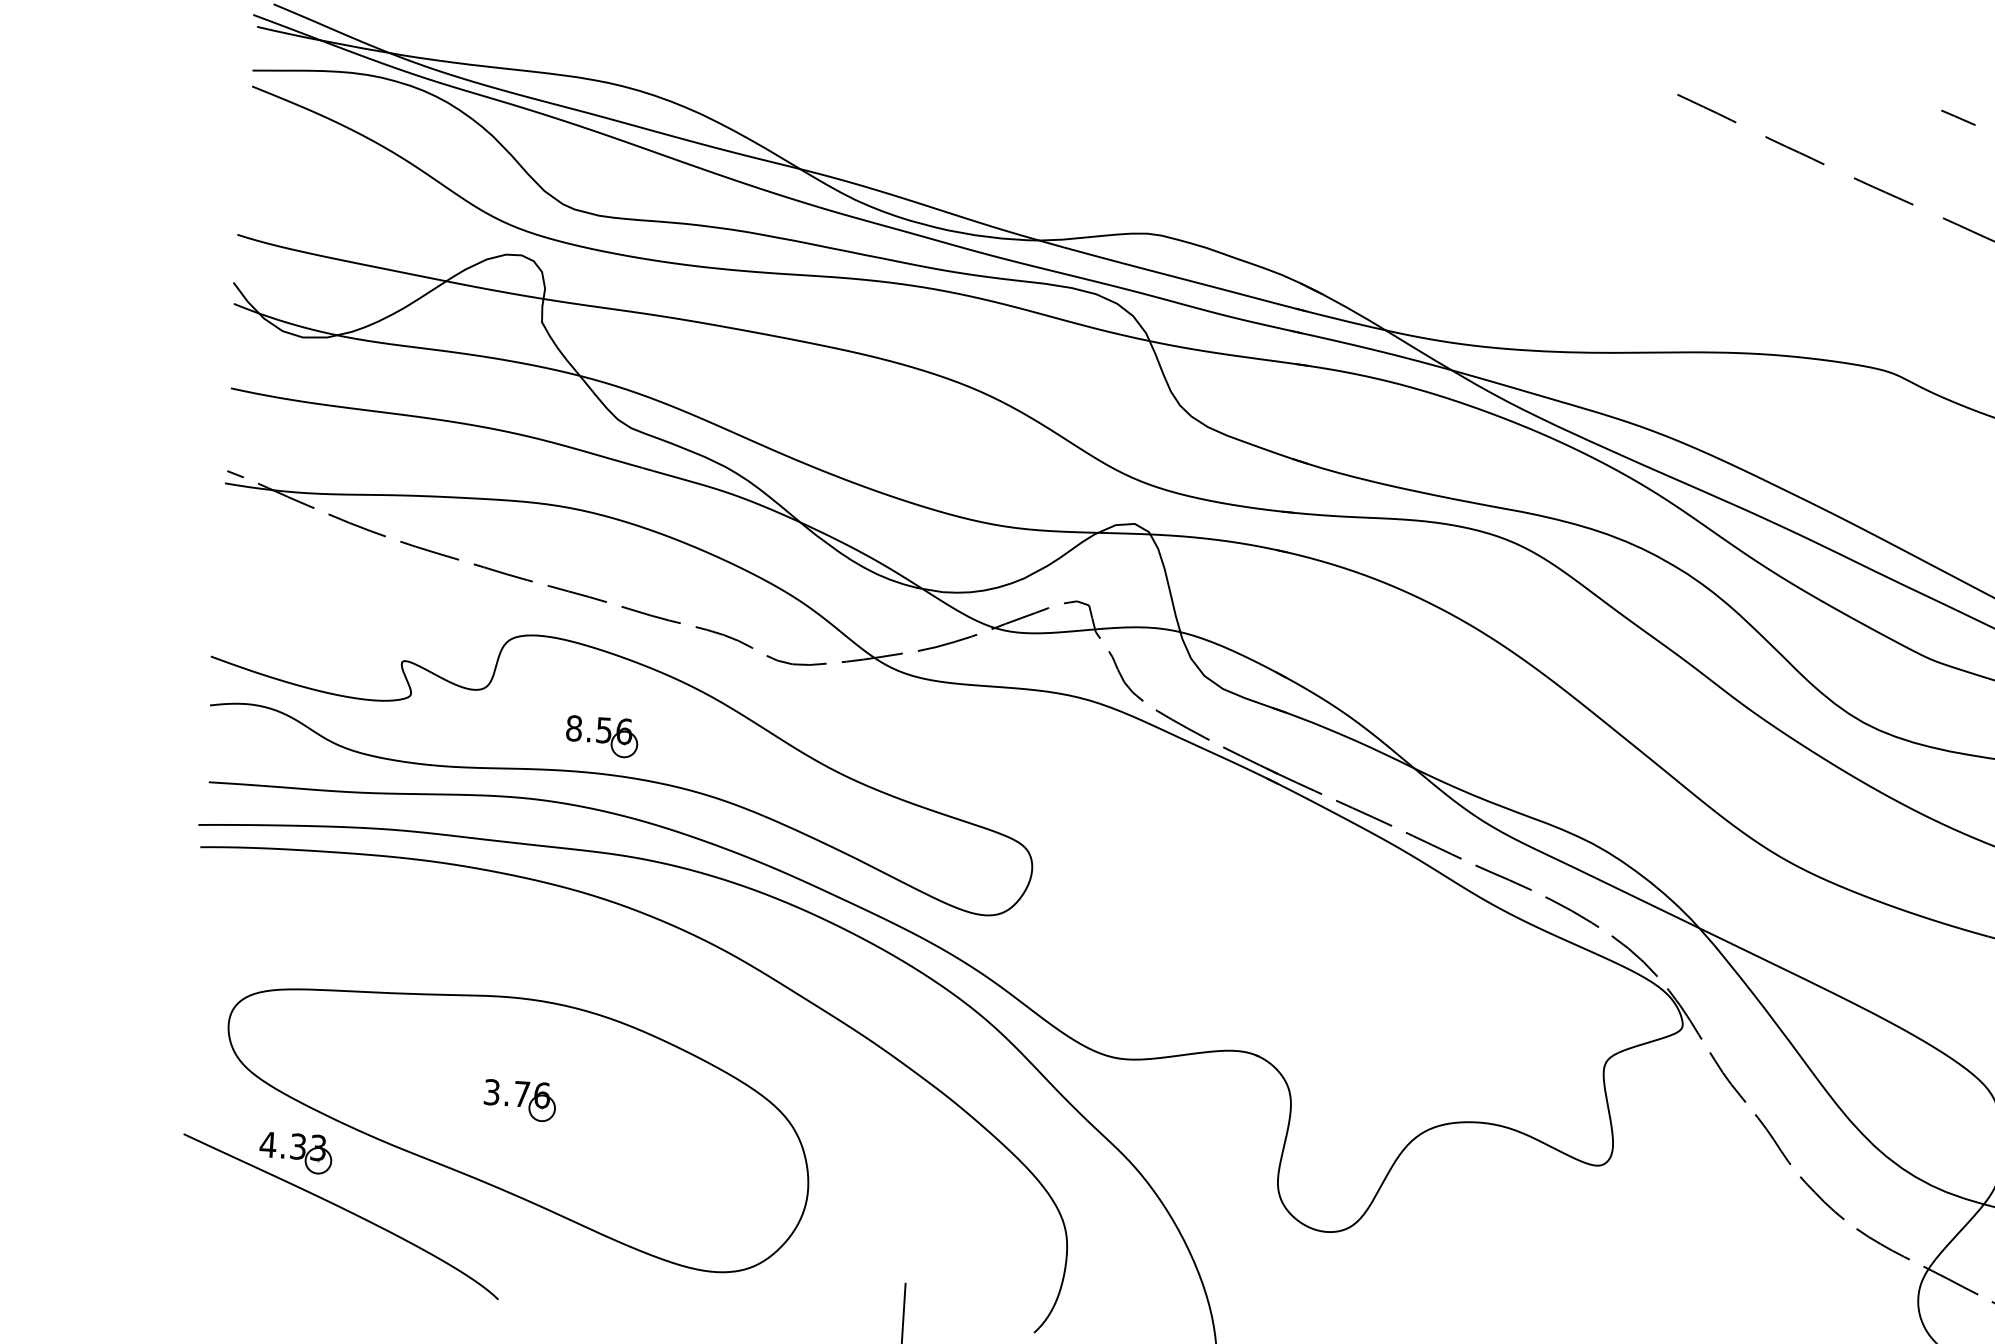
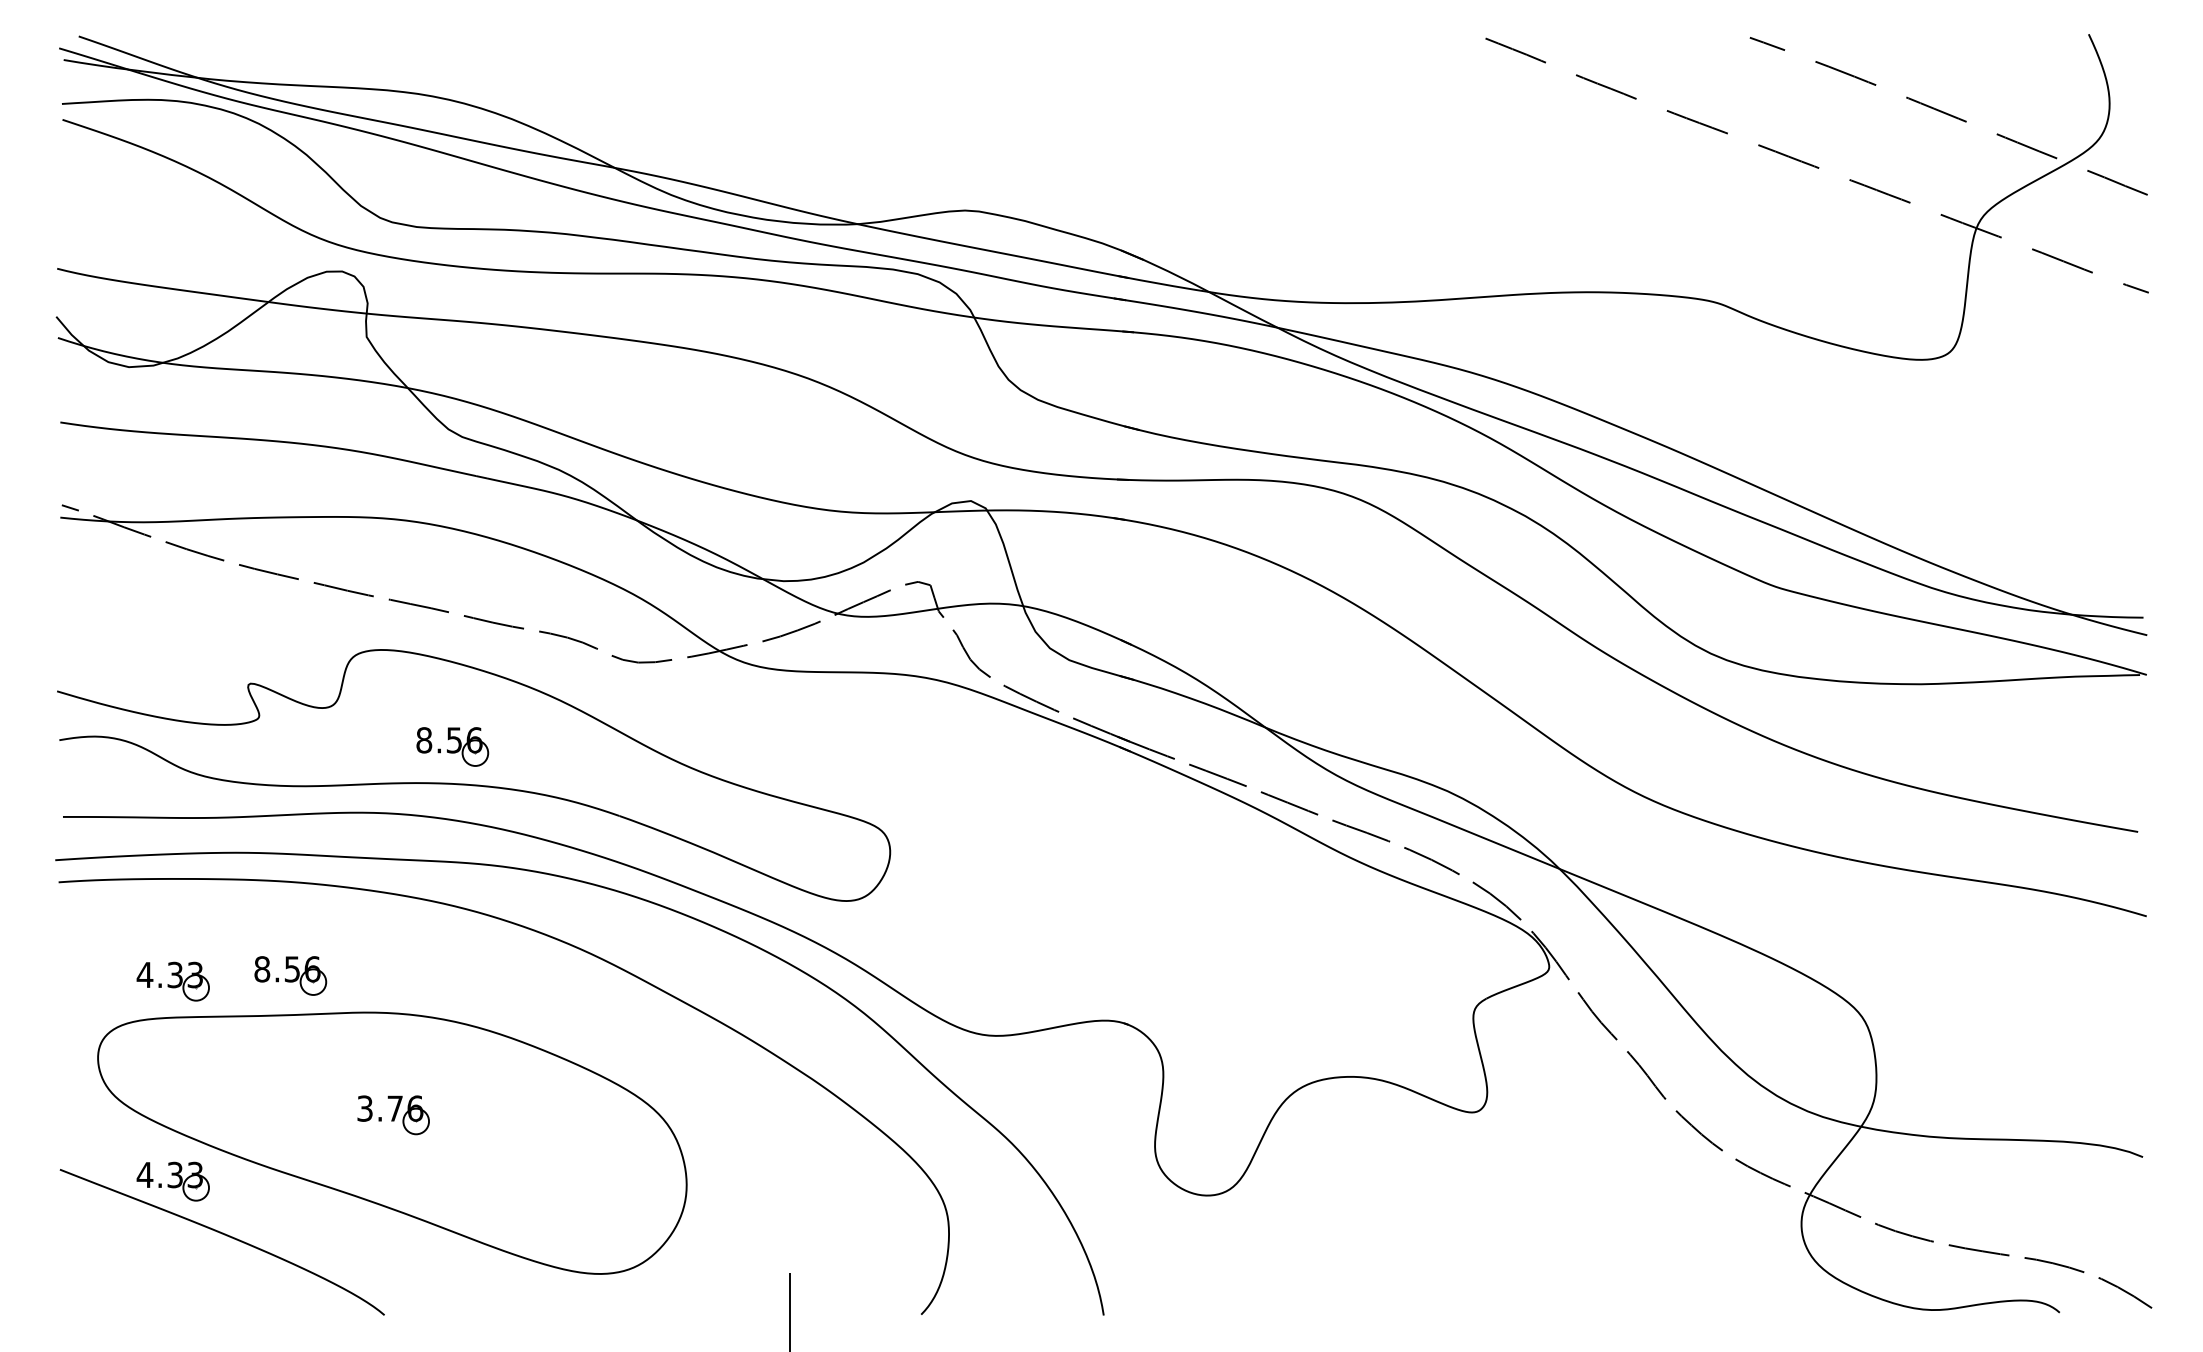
part: (307, 953) -> (172, 981), added
part: (425, 954) -> (290, 975), added

